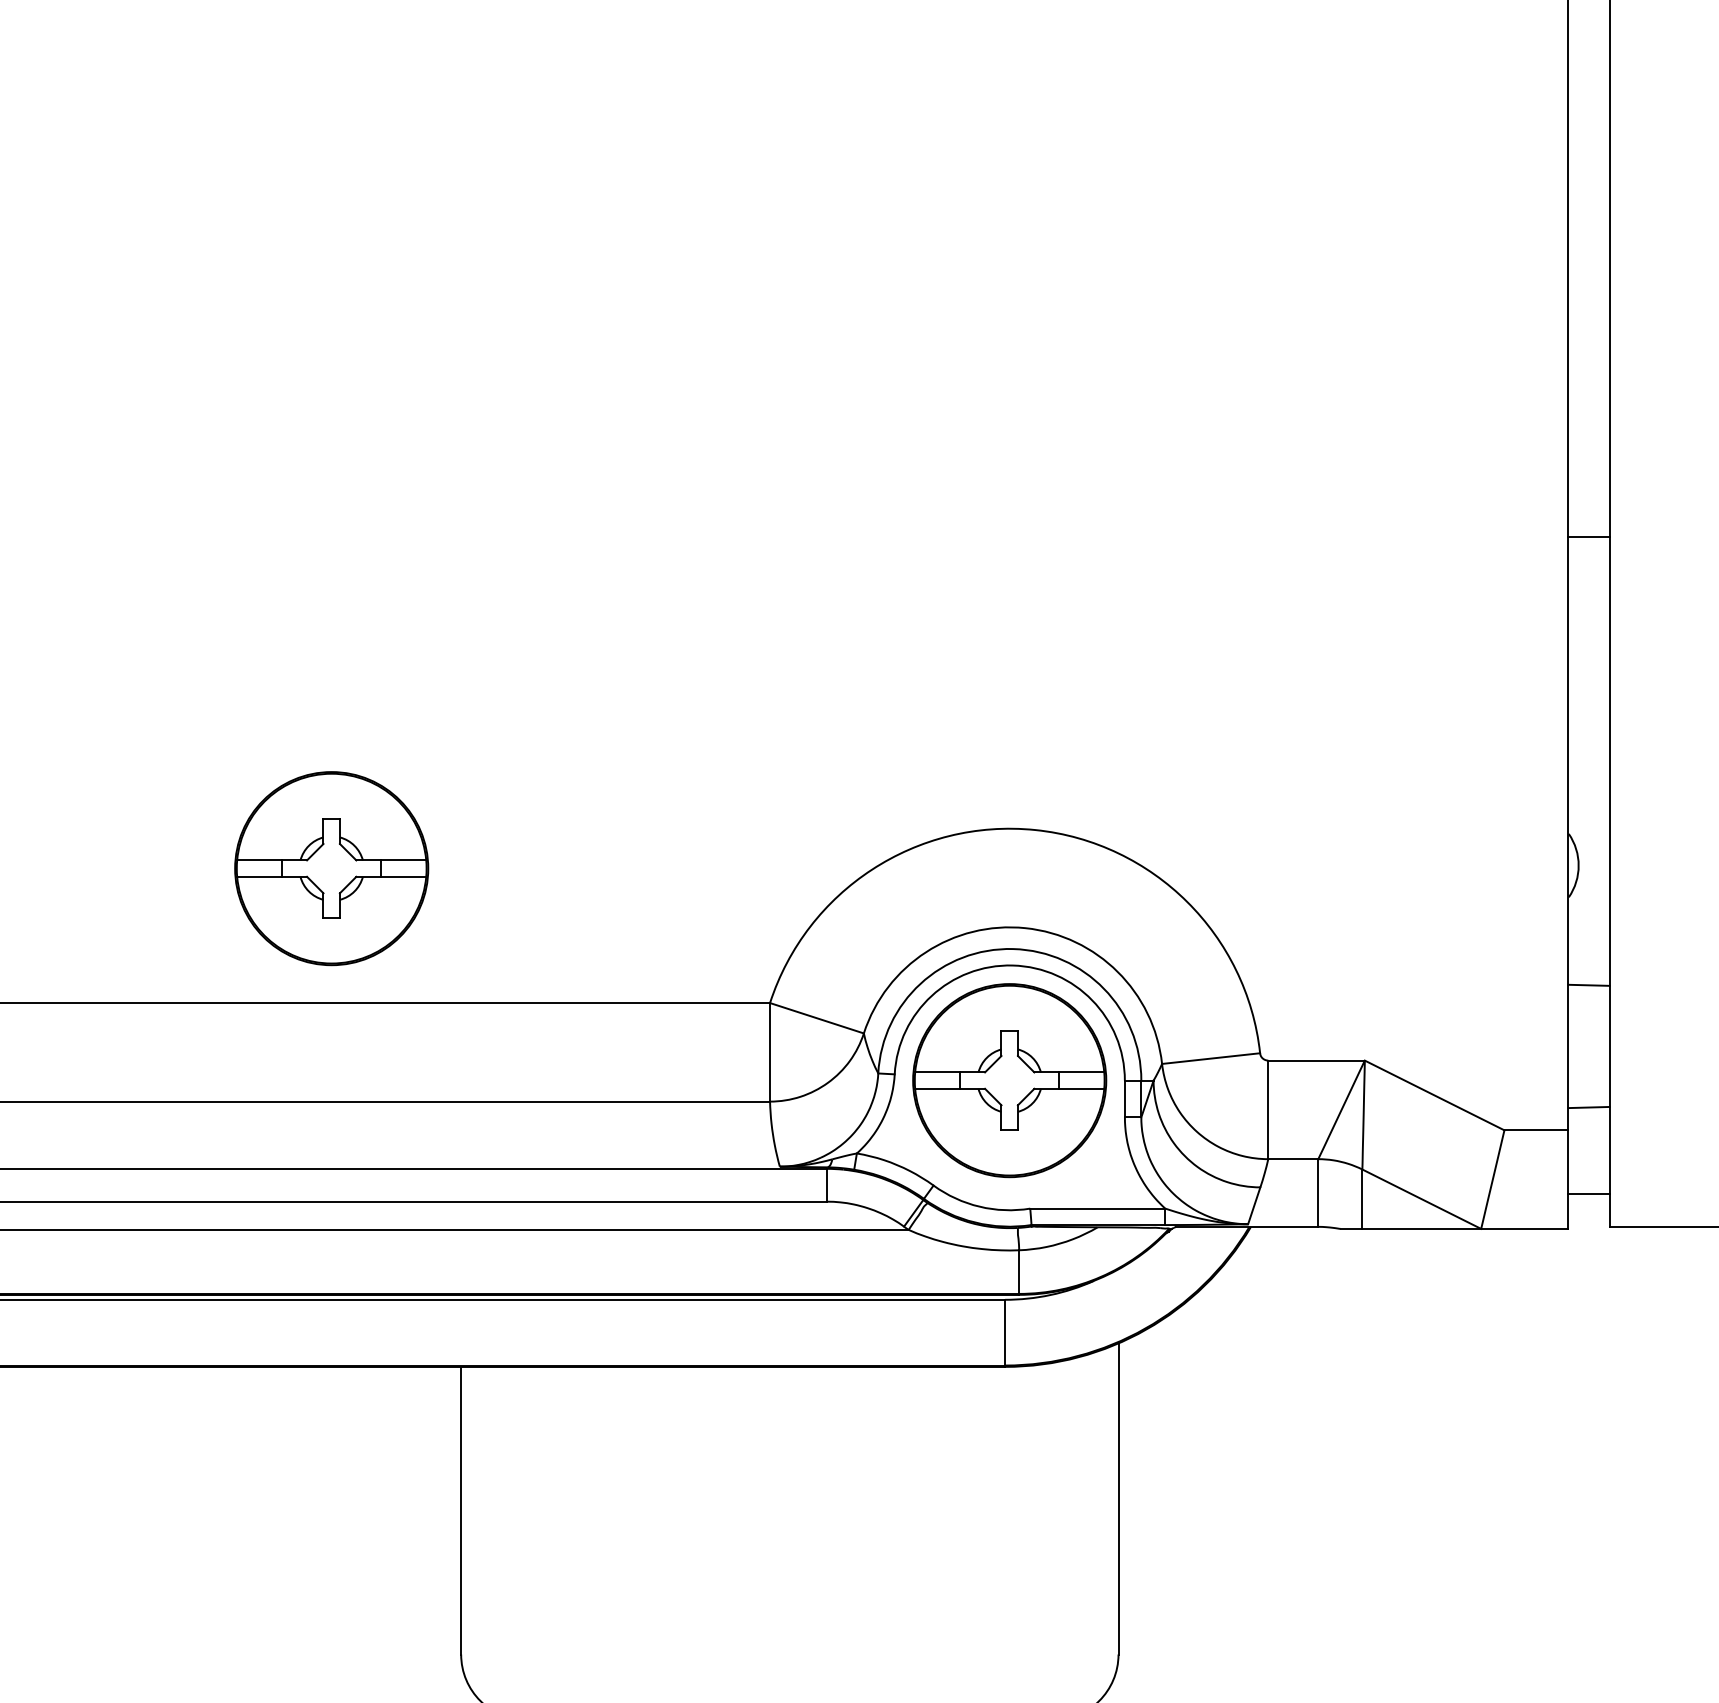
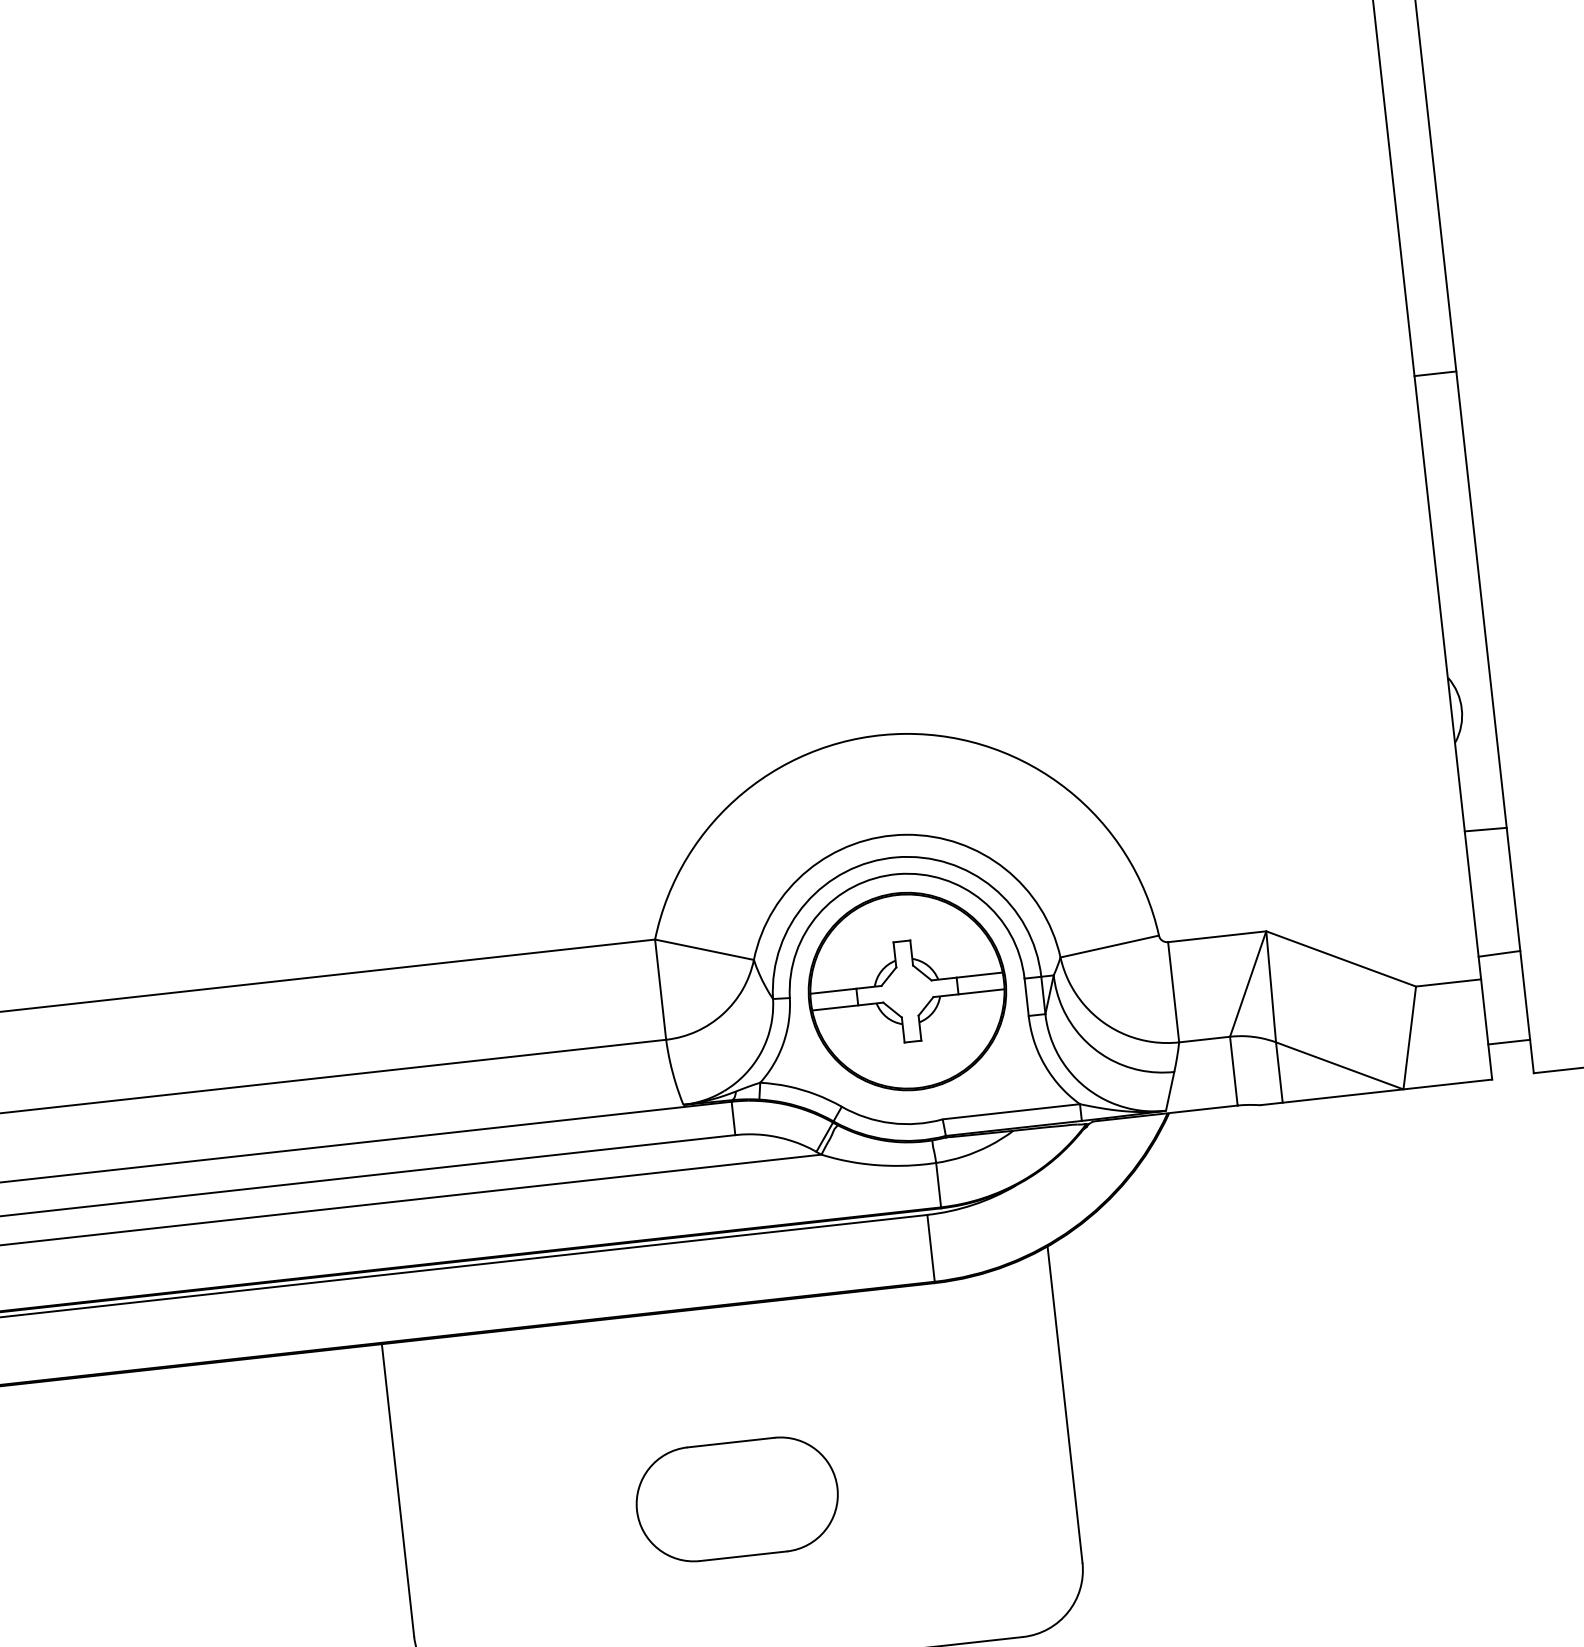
part: (331, 868) -> (194, 851), removed
part: (789, 1555) -> (736, 1499), added

